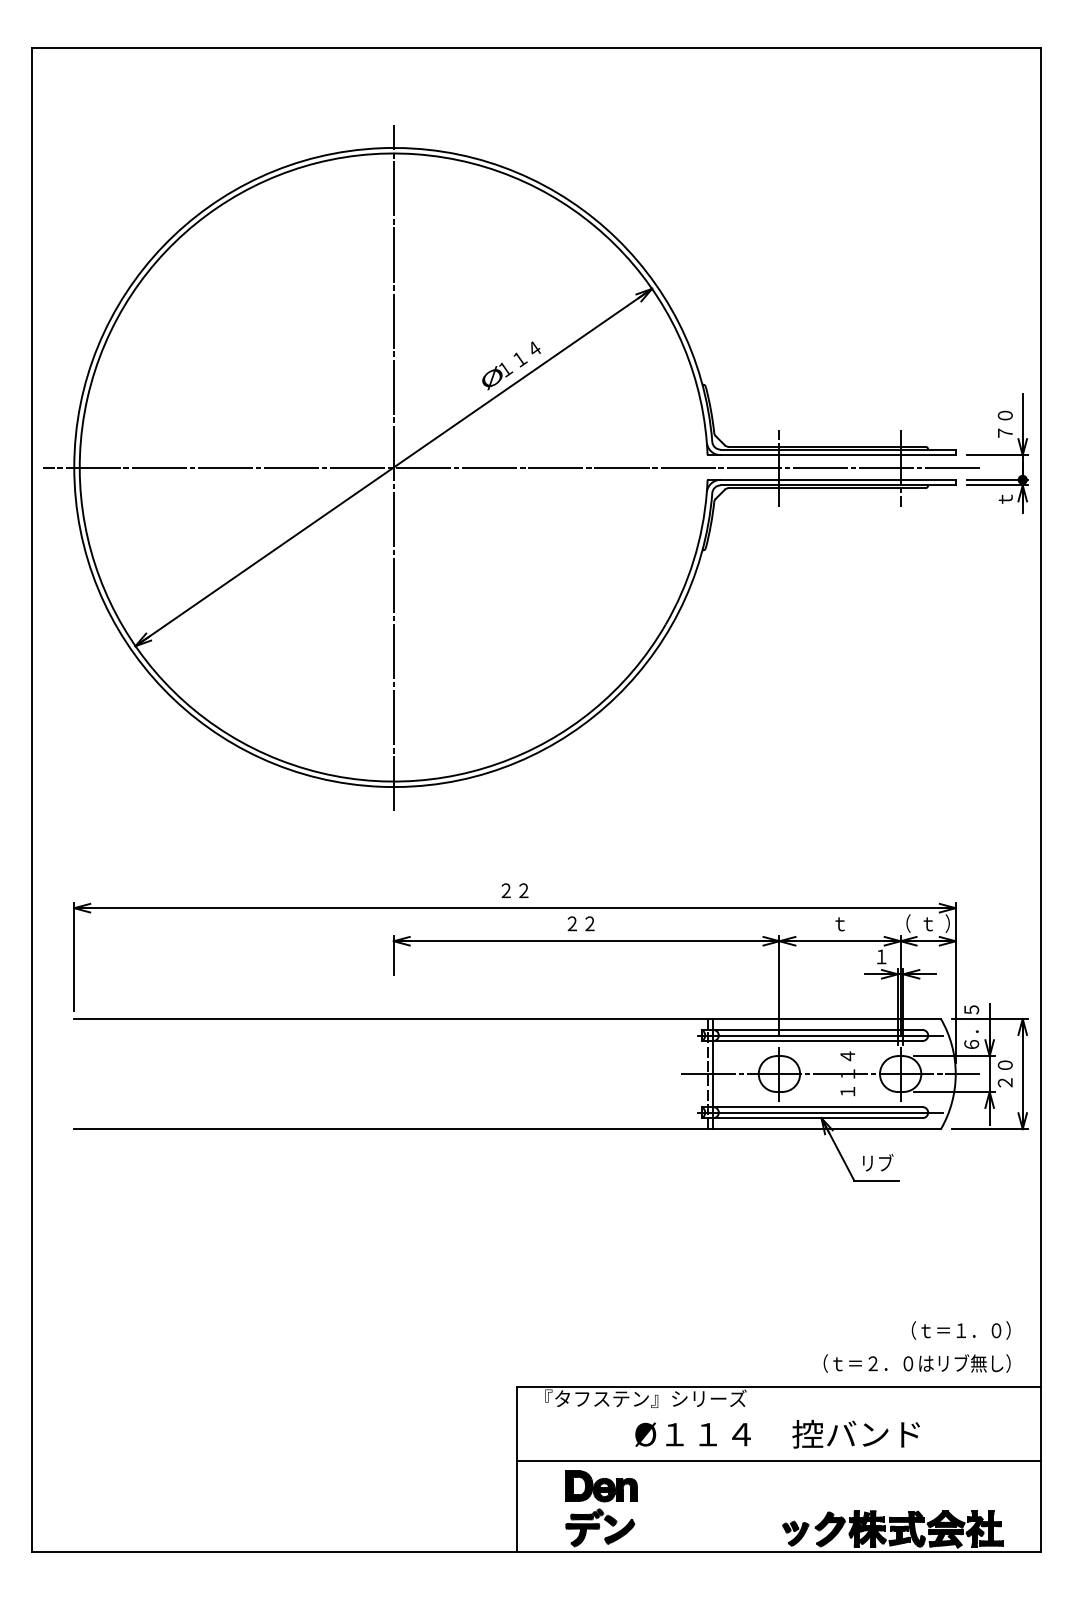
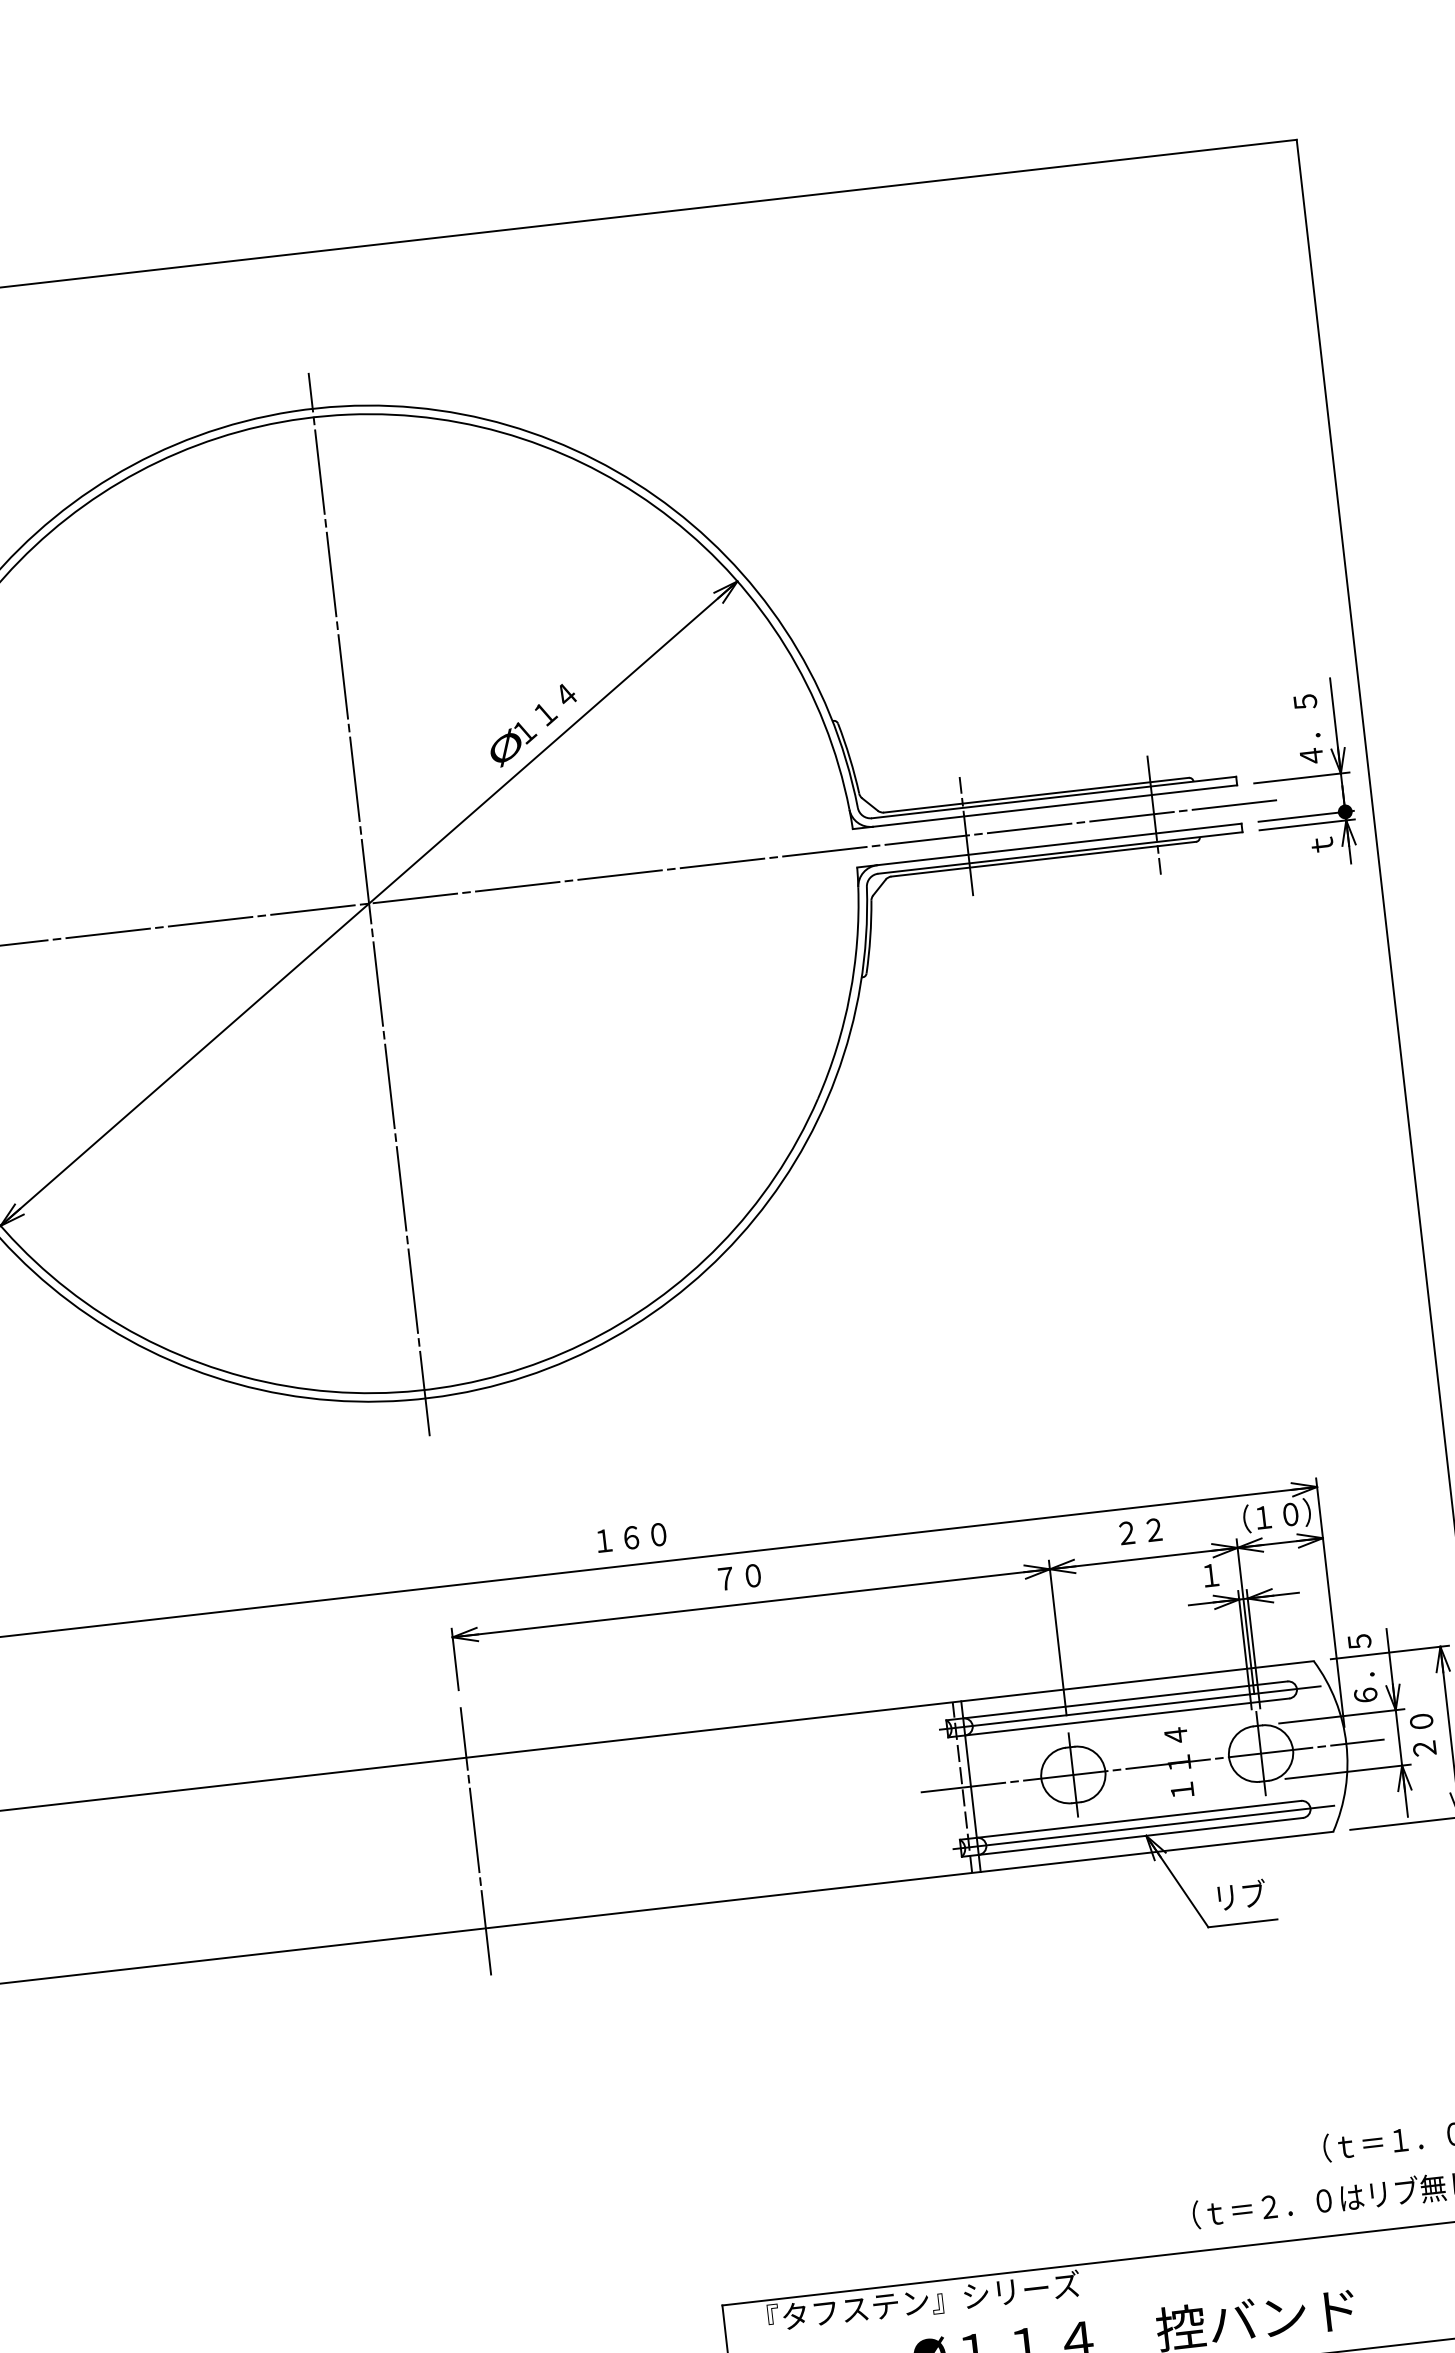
text: (1004, 424) -> (1307, 729), ７０ -> ４．５
text: (515, 890) -> (632, 1537), ２２ -> １６０
text: (580, 923) -> (738, 1576), ２２ -> ７０
text: (839, 923) -> (1139, 1531), ｔ -> ２２
text: (928, 923) -> (1277, 1515), ｔ -> １０
line: (393, 1072) -> (475, 1840), added

